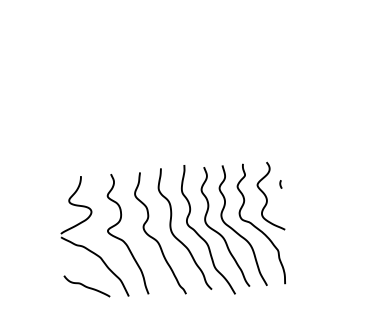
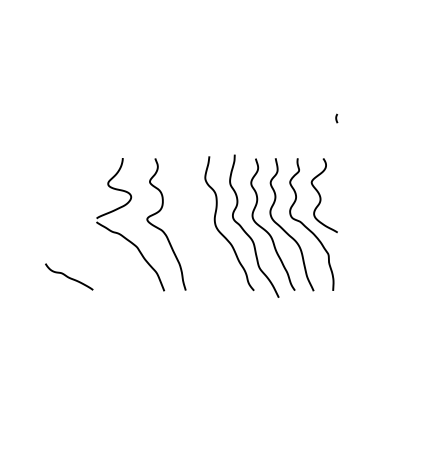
curve: (280, 184) -> (336, 118), moved
curve: (155, 238) -> (197, 231), removed
curve: (87, 285) -> (69, 276), moved

